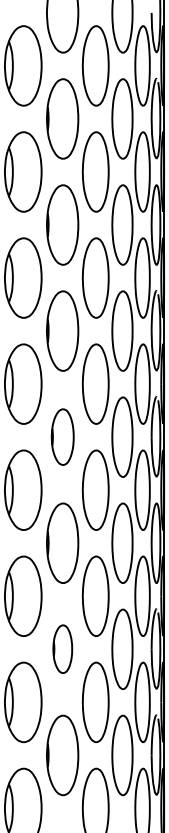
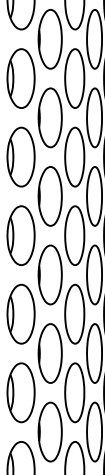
part: (62, 436) -> (50, 274), size x1.43
part: (62, 648) -> (50, 431), size x1.67

